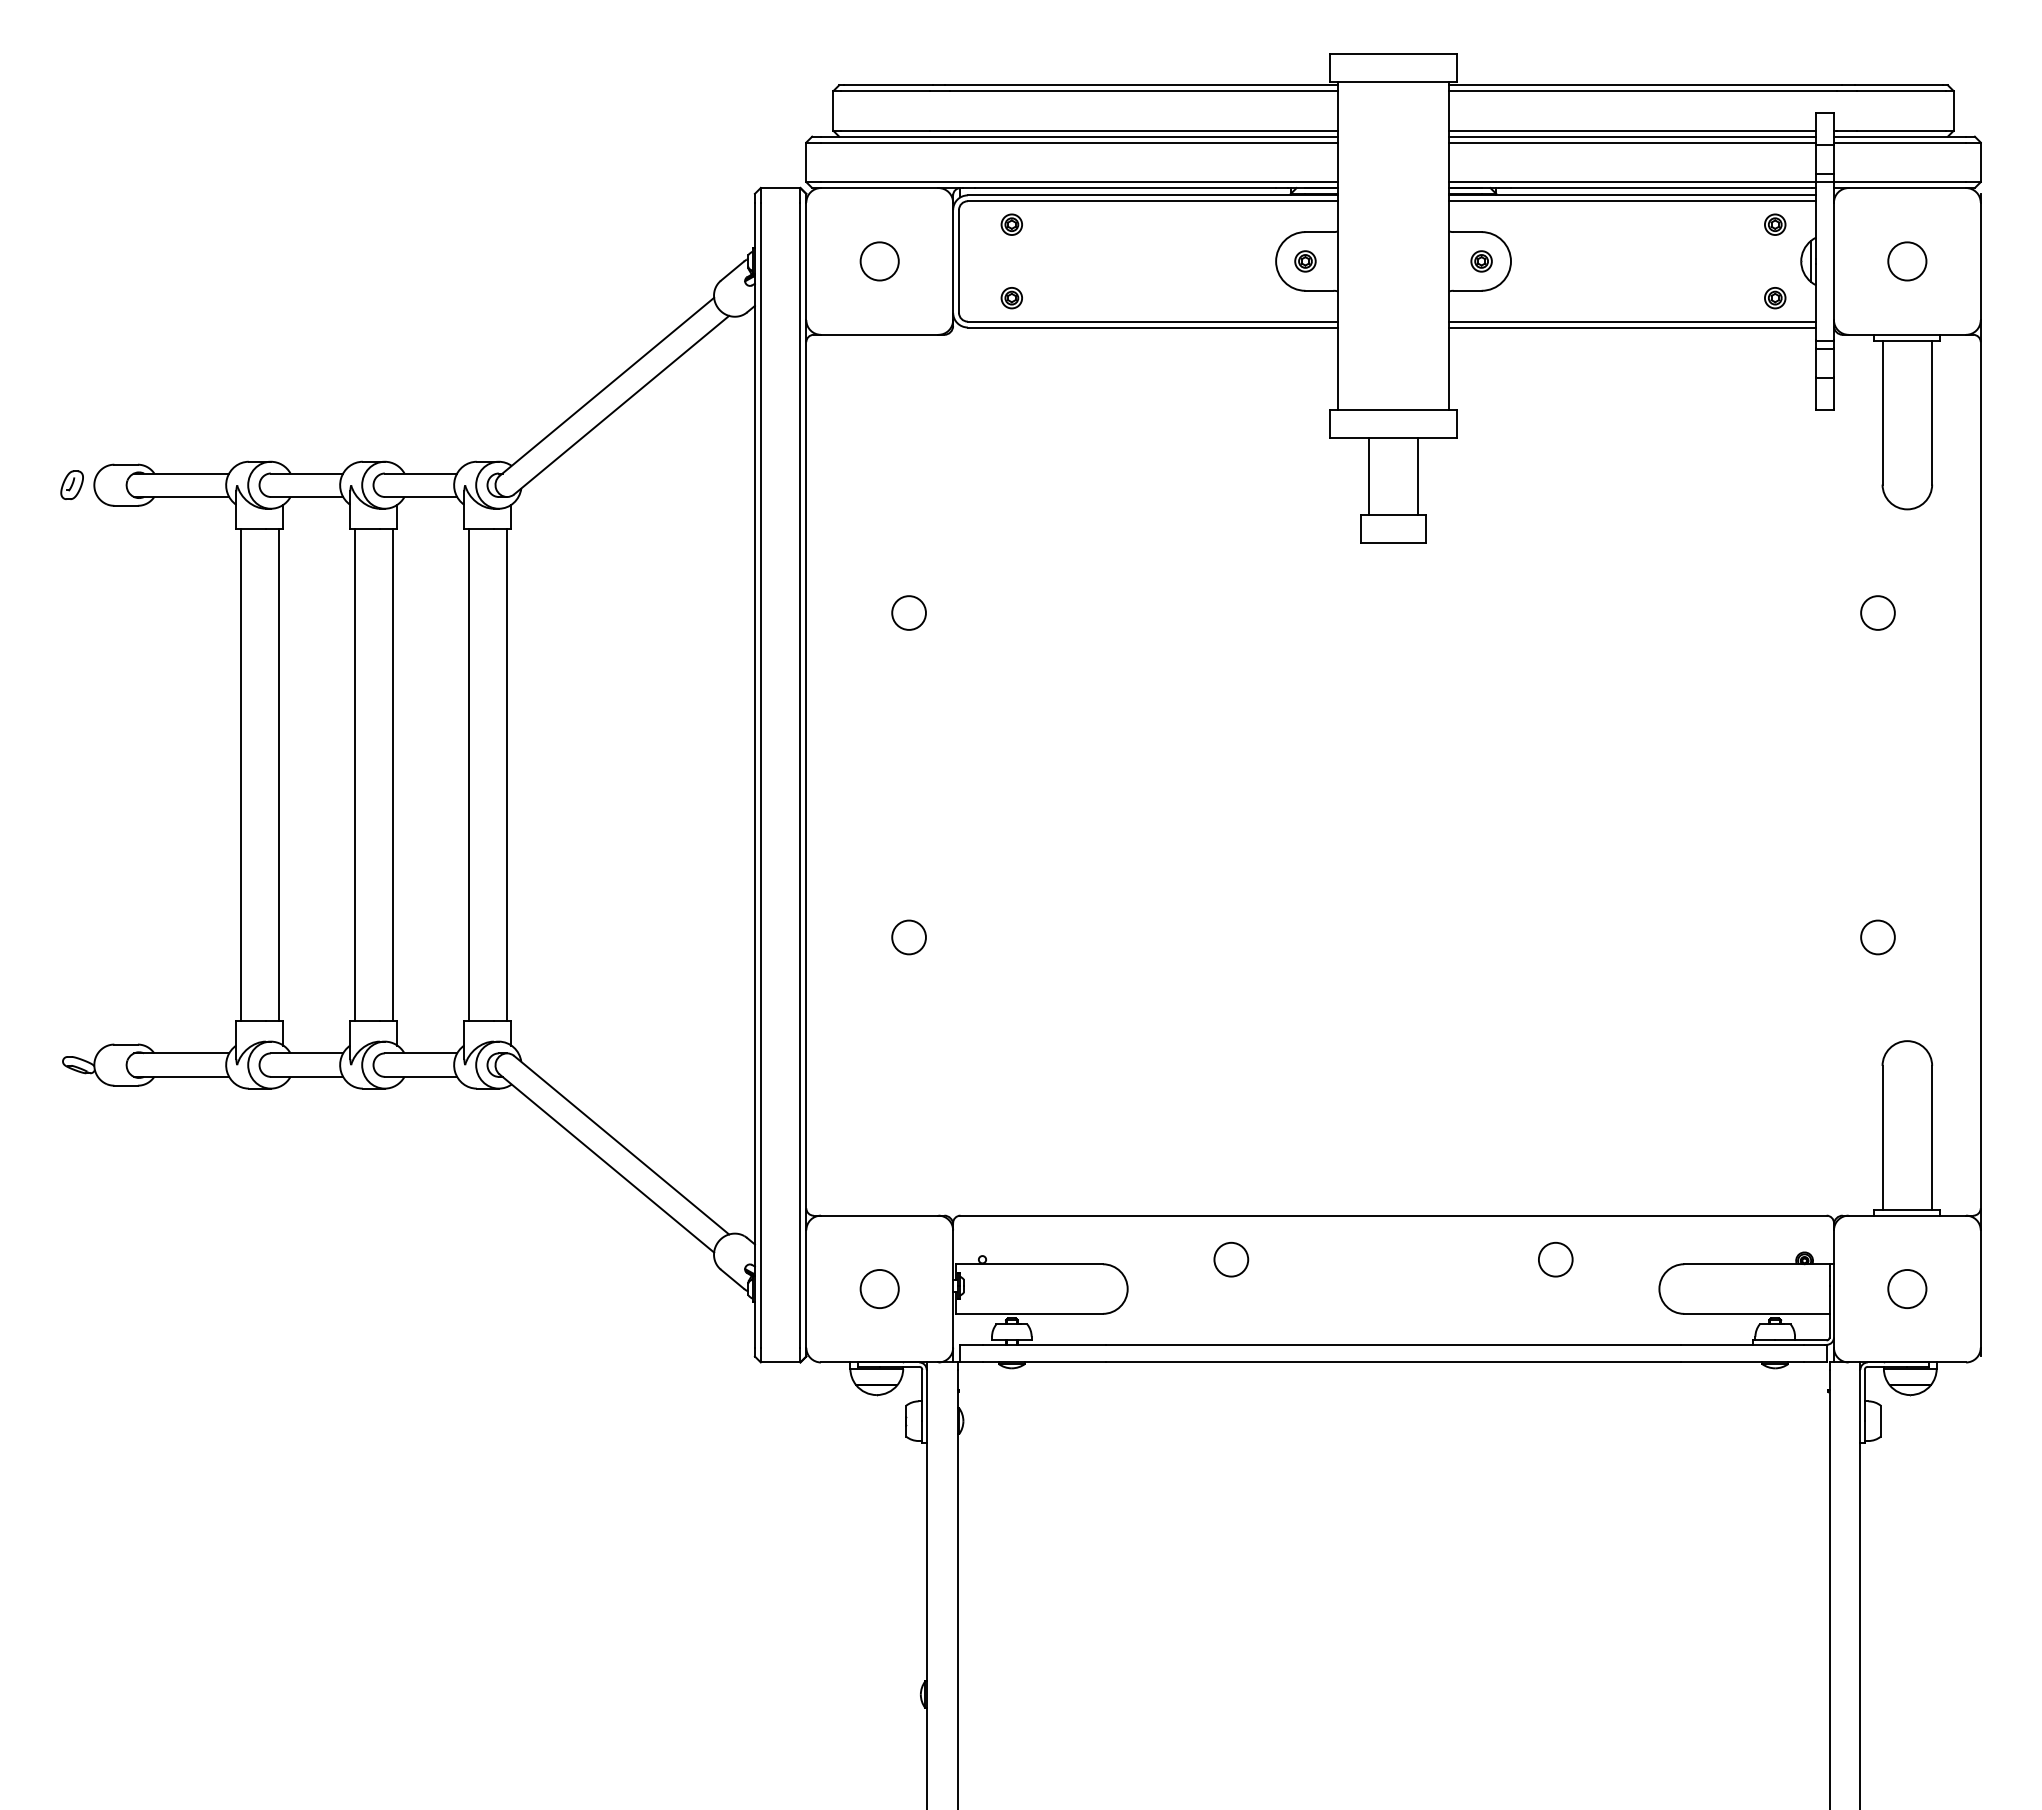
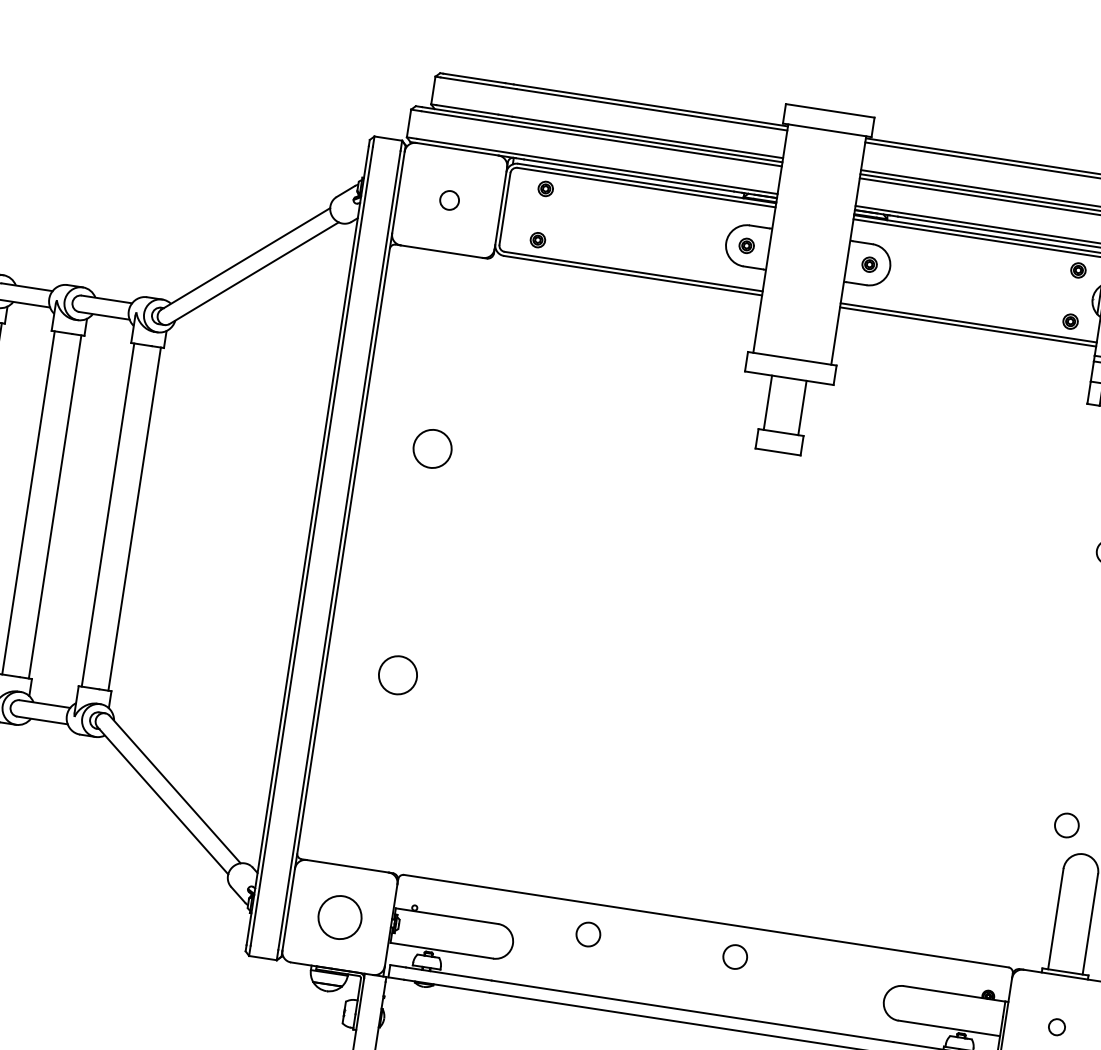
circle: (879, 261) -> (449, 200), size x0.7
circle: (908, 612) -> (432, 448), size x1.6
circle: (908, 937) -> (397, 675), size x1.6
circle: (1877, 937) -> (1066, 825), moved
circle: (1555, 1259) -> (735, 956), moved
circle: (879, 1288) -> (339, 917), size x1.6
circle: (1907, 1288) -> (1057, 1026), size x0.6

